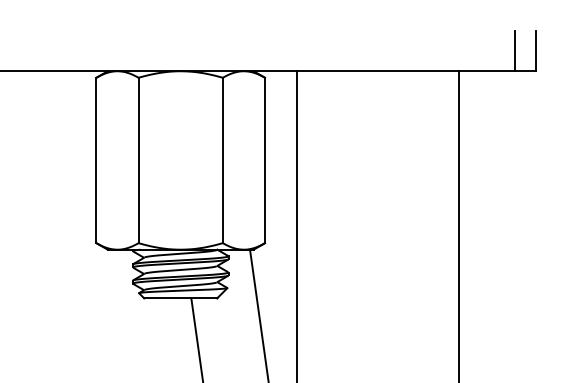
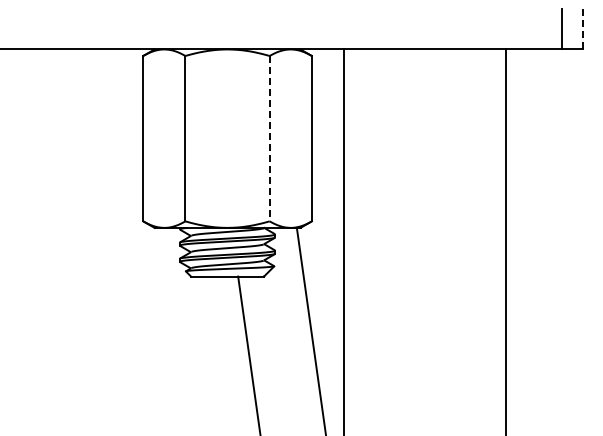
line: (535, 50) -> (582, 28), solid -> dashed
line: (222, 160) -> (269, 138), solid -> dashed

